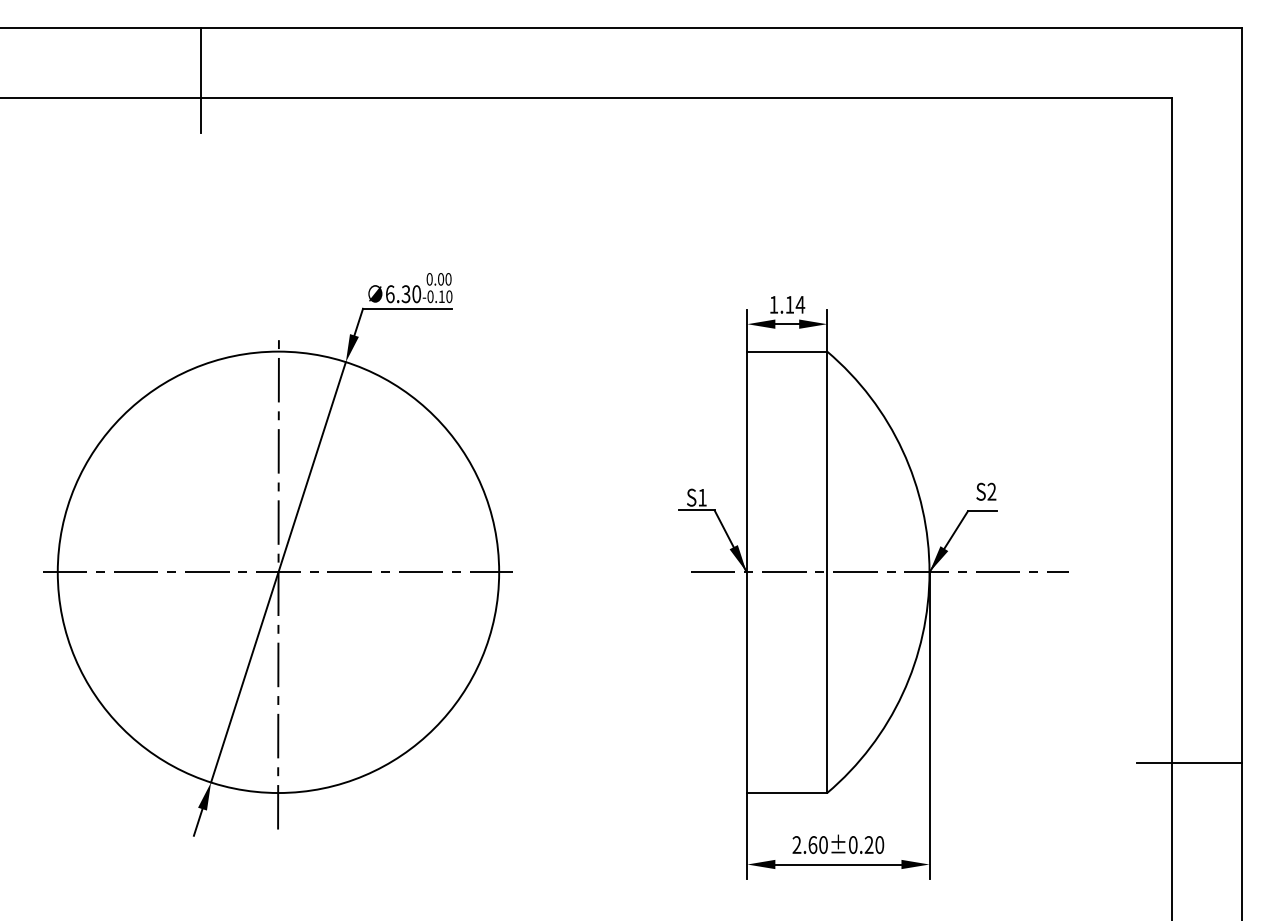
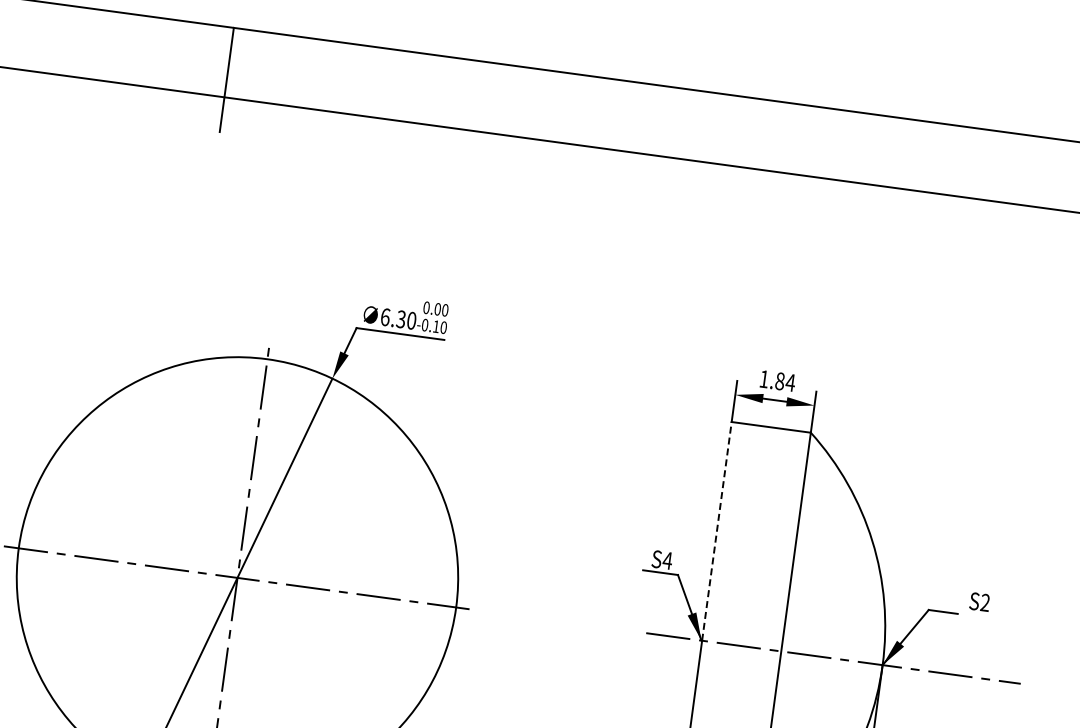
text: (789, 304) -> (779, 380), 1.14 -> 1.84
line: (747, 461) -> (717, 530), solid -> dashed
text: (986, 491) -> (980, 601), moved
text: (702, 497) -> (667, 560), S1 -> S4

